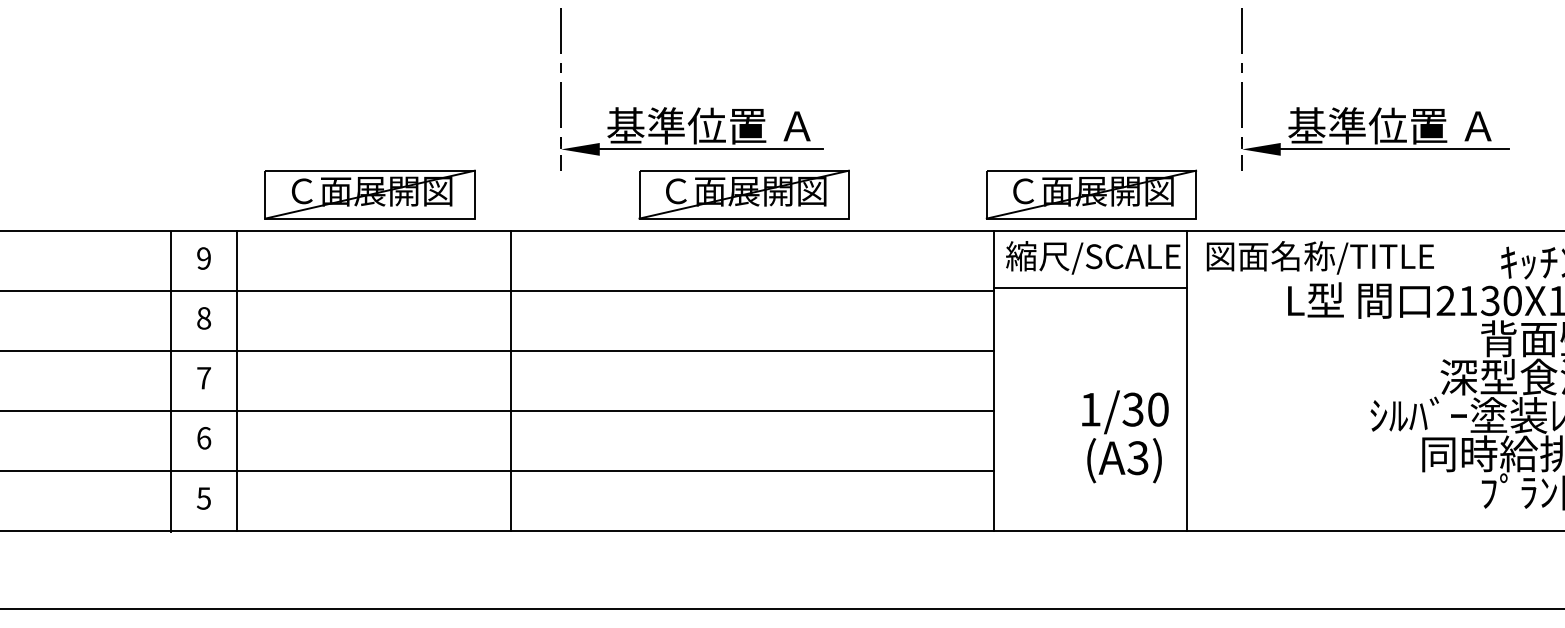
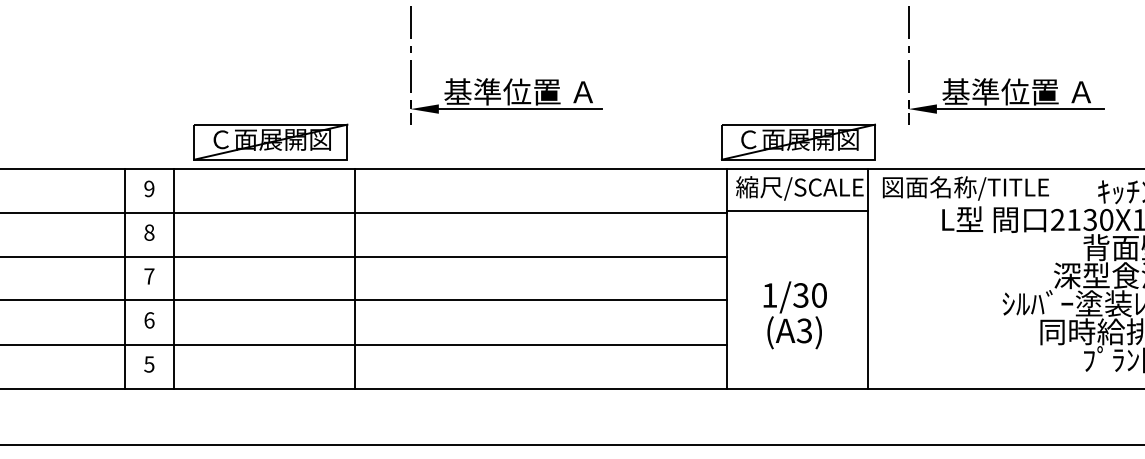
part: (744, 193) -> (544, 141), removed
line: (511, 380) -> (355, 278), moved
text: (1124, 437) -> (794, 315), moved

